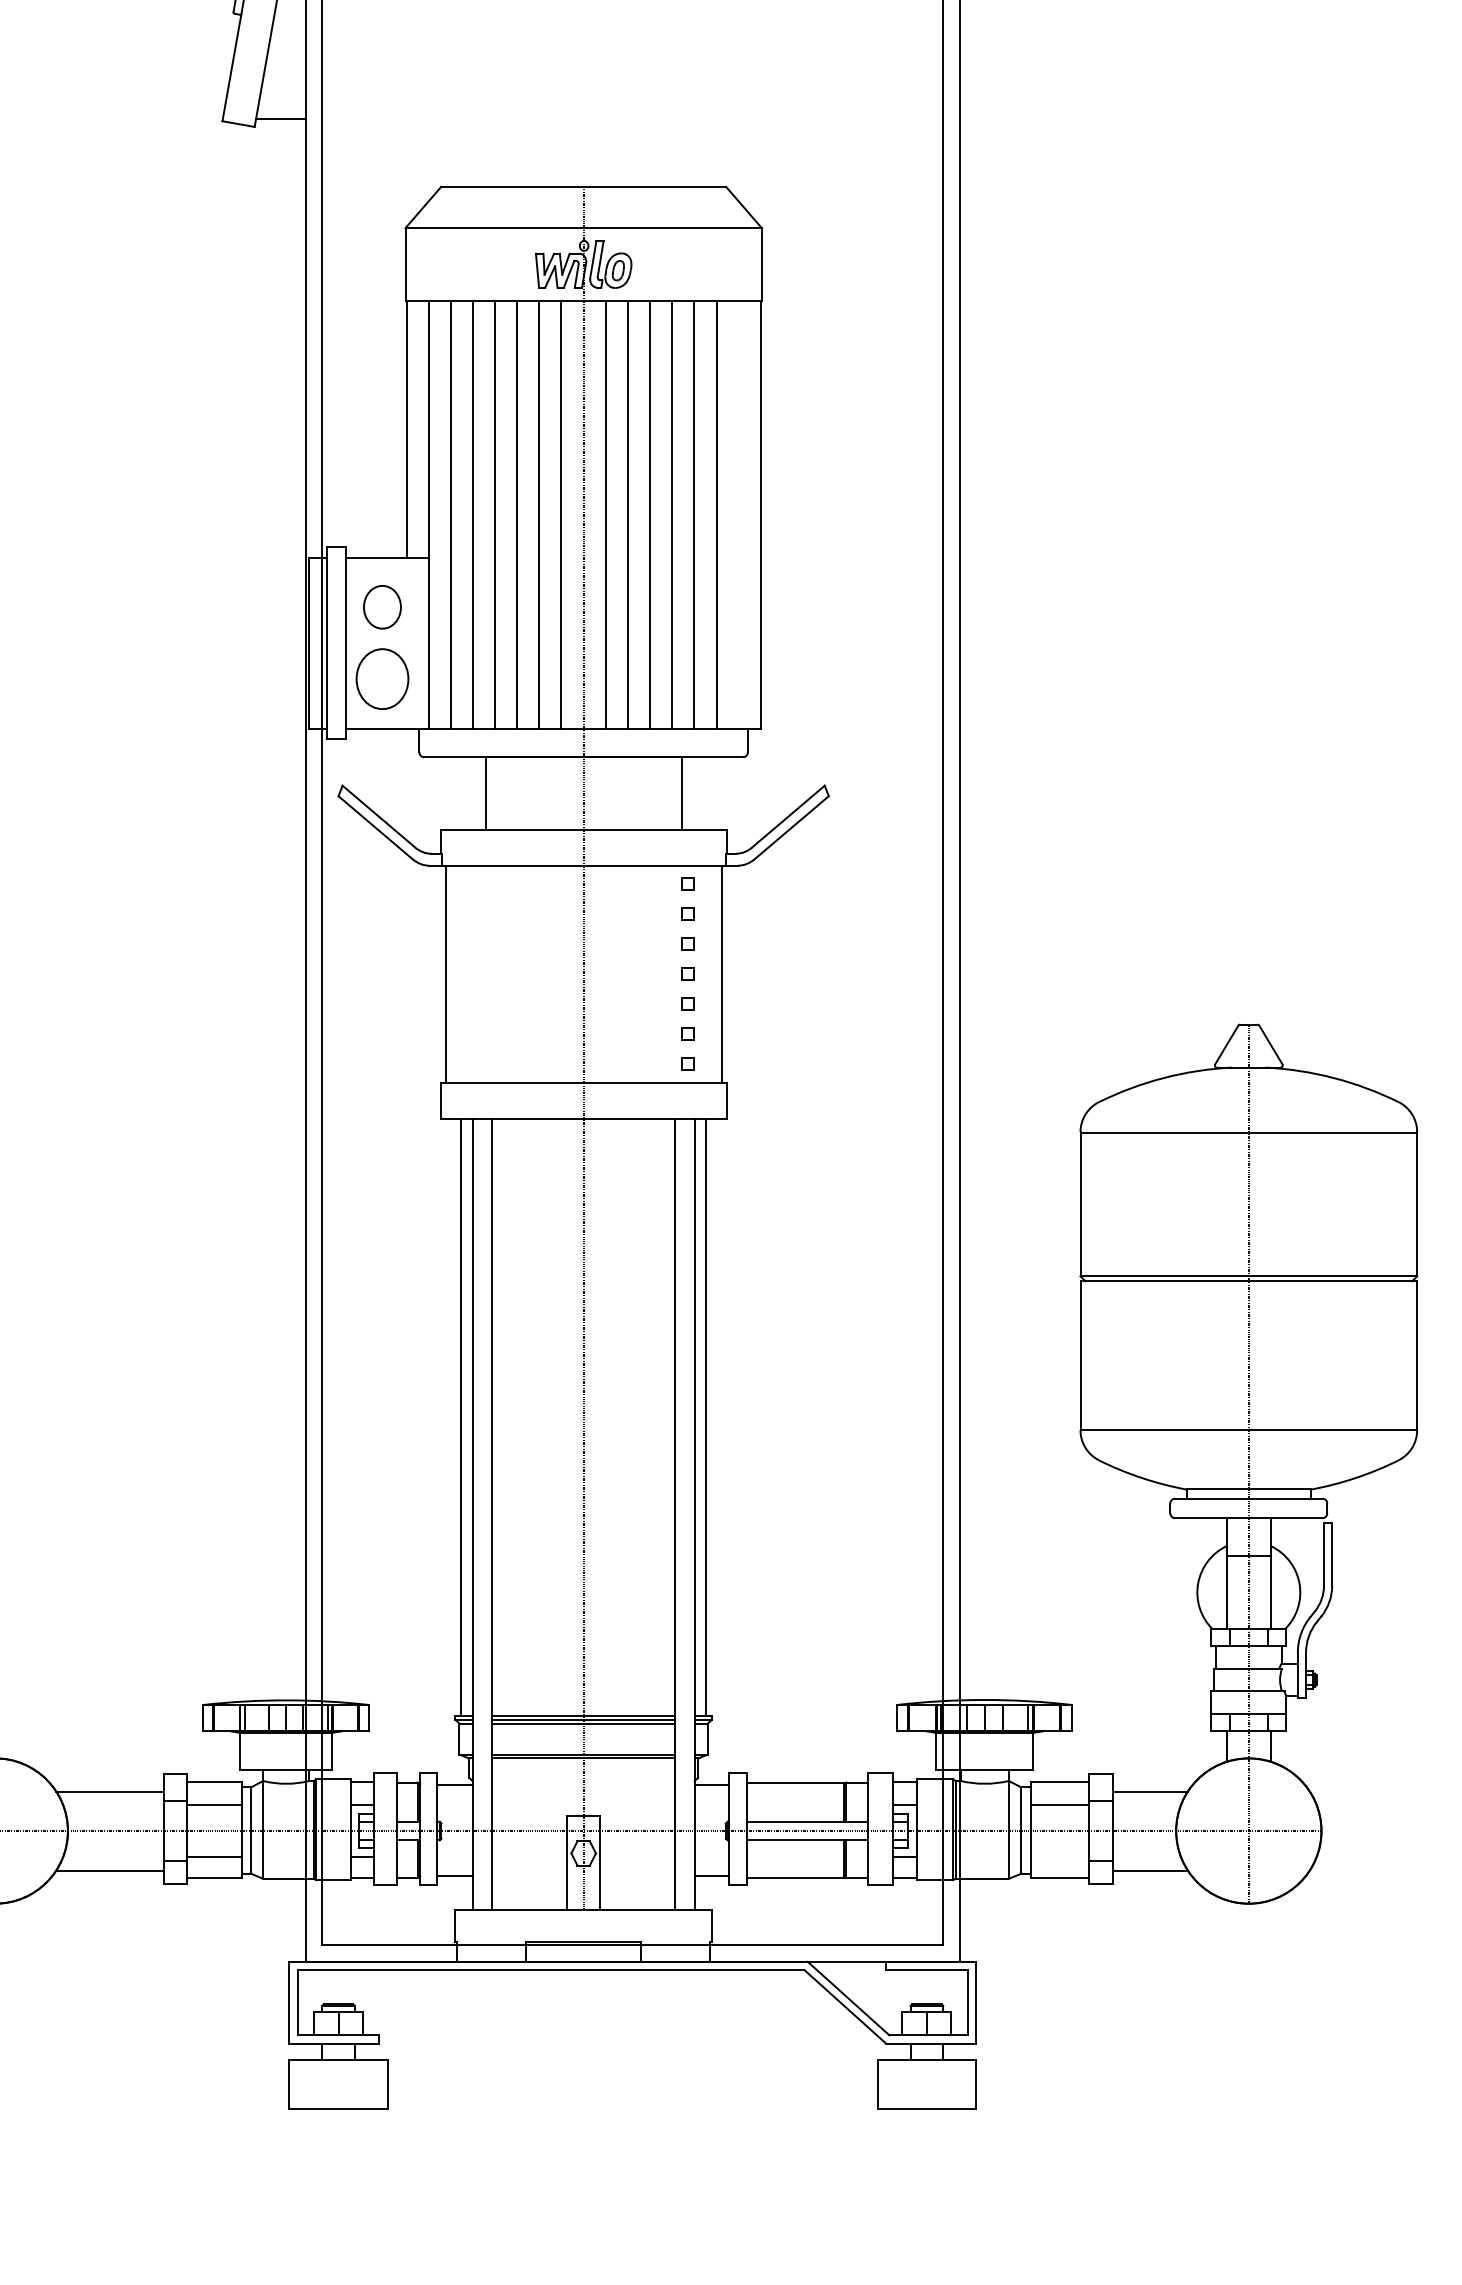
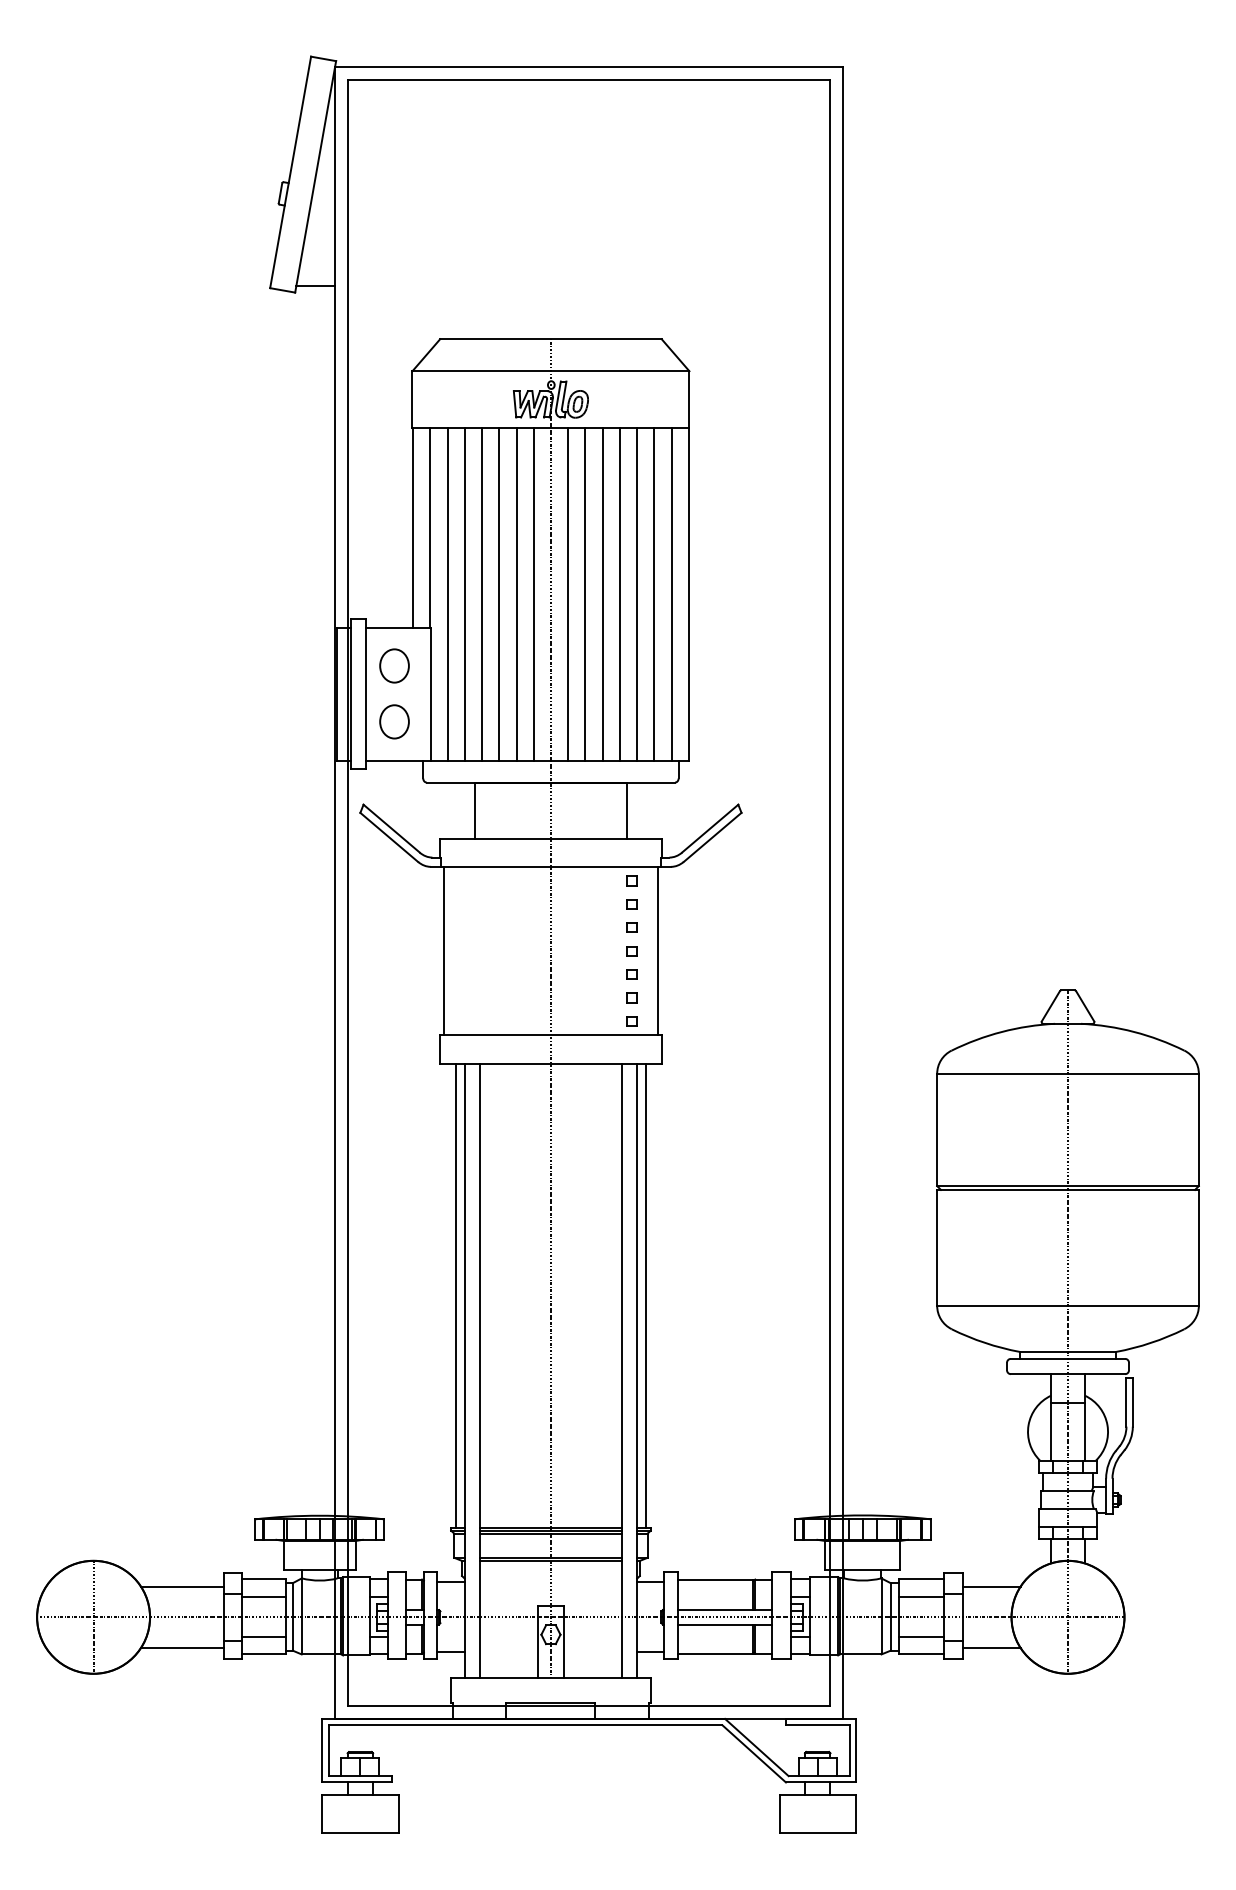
line: (738, 514) -> (671, 593), added
part: (382, 678) -> (394, 721), size x0.71
line: (1059, 1857) -> (920, 1637), added

